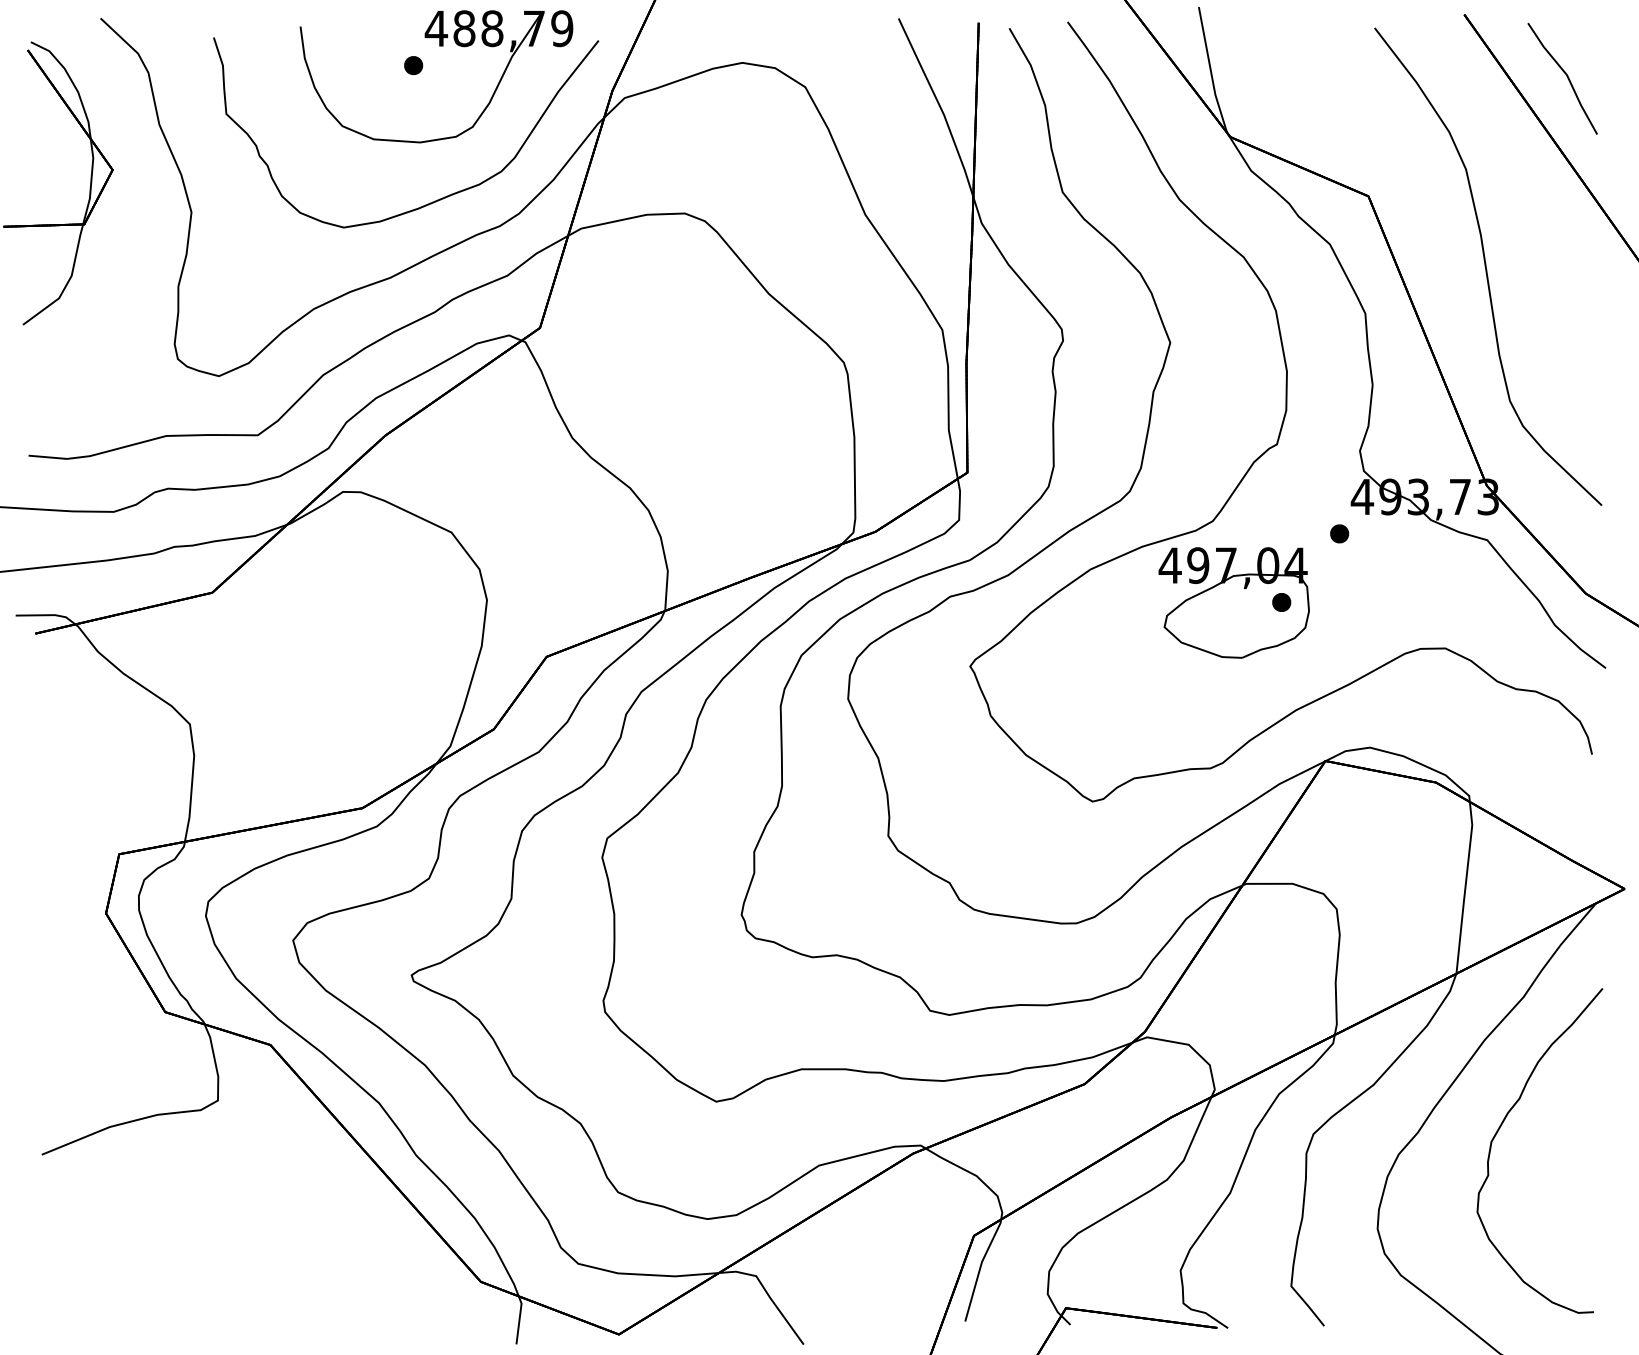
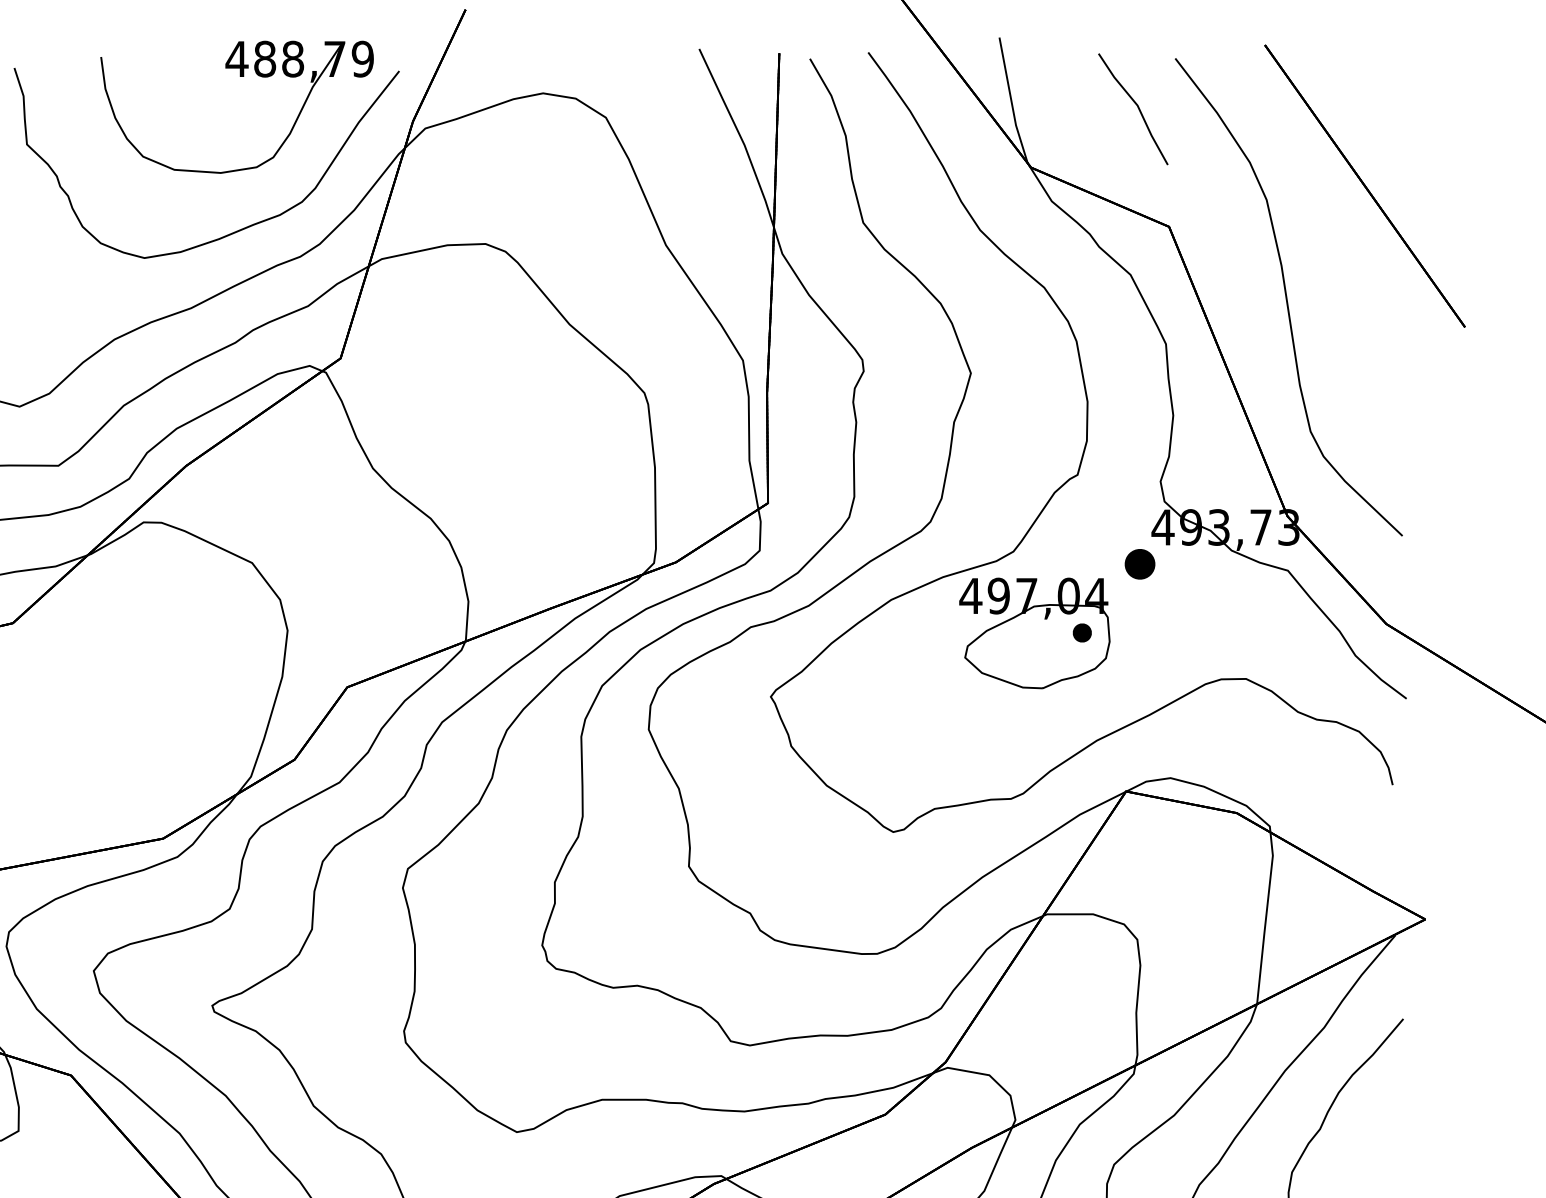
part: (413, 65) -> (214, 95), removed
part: (1562, 78) -> (1133, 108), moved
part: (1339, 533) -> (1140, 563), size x1.6

